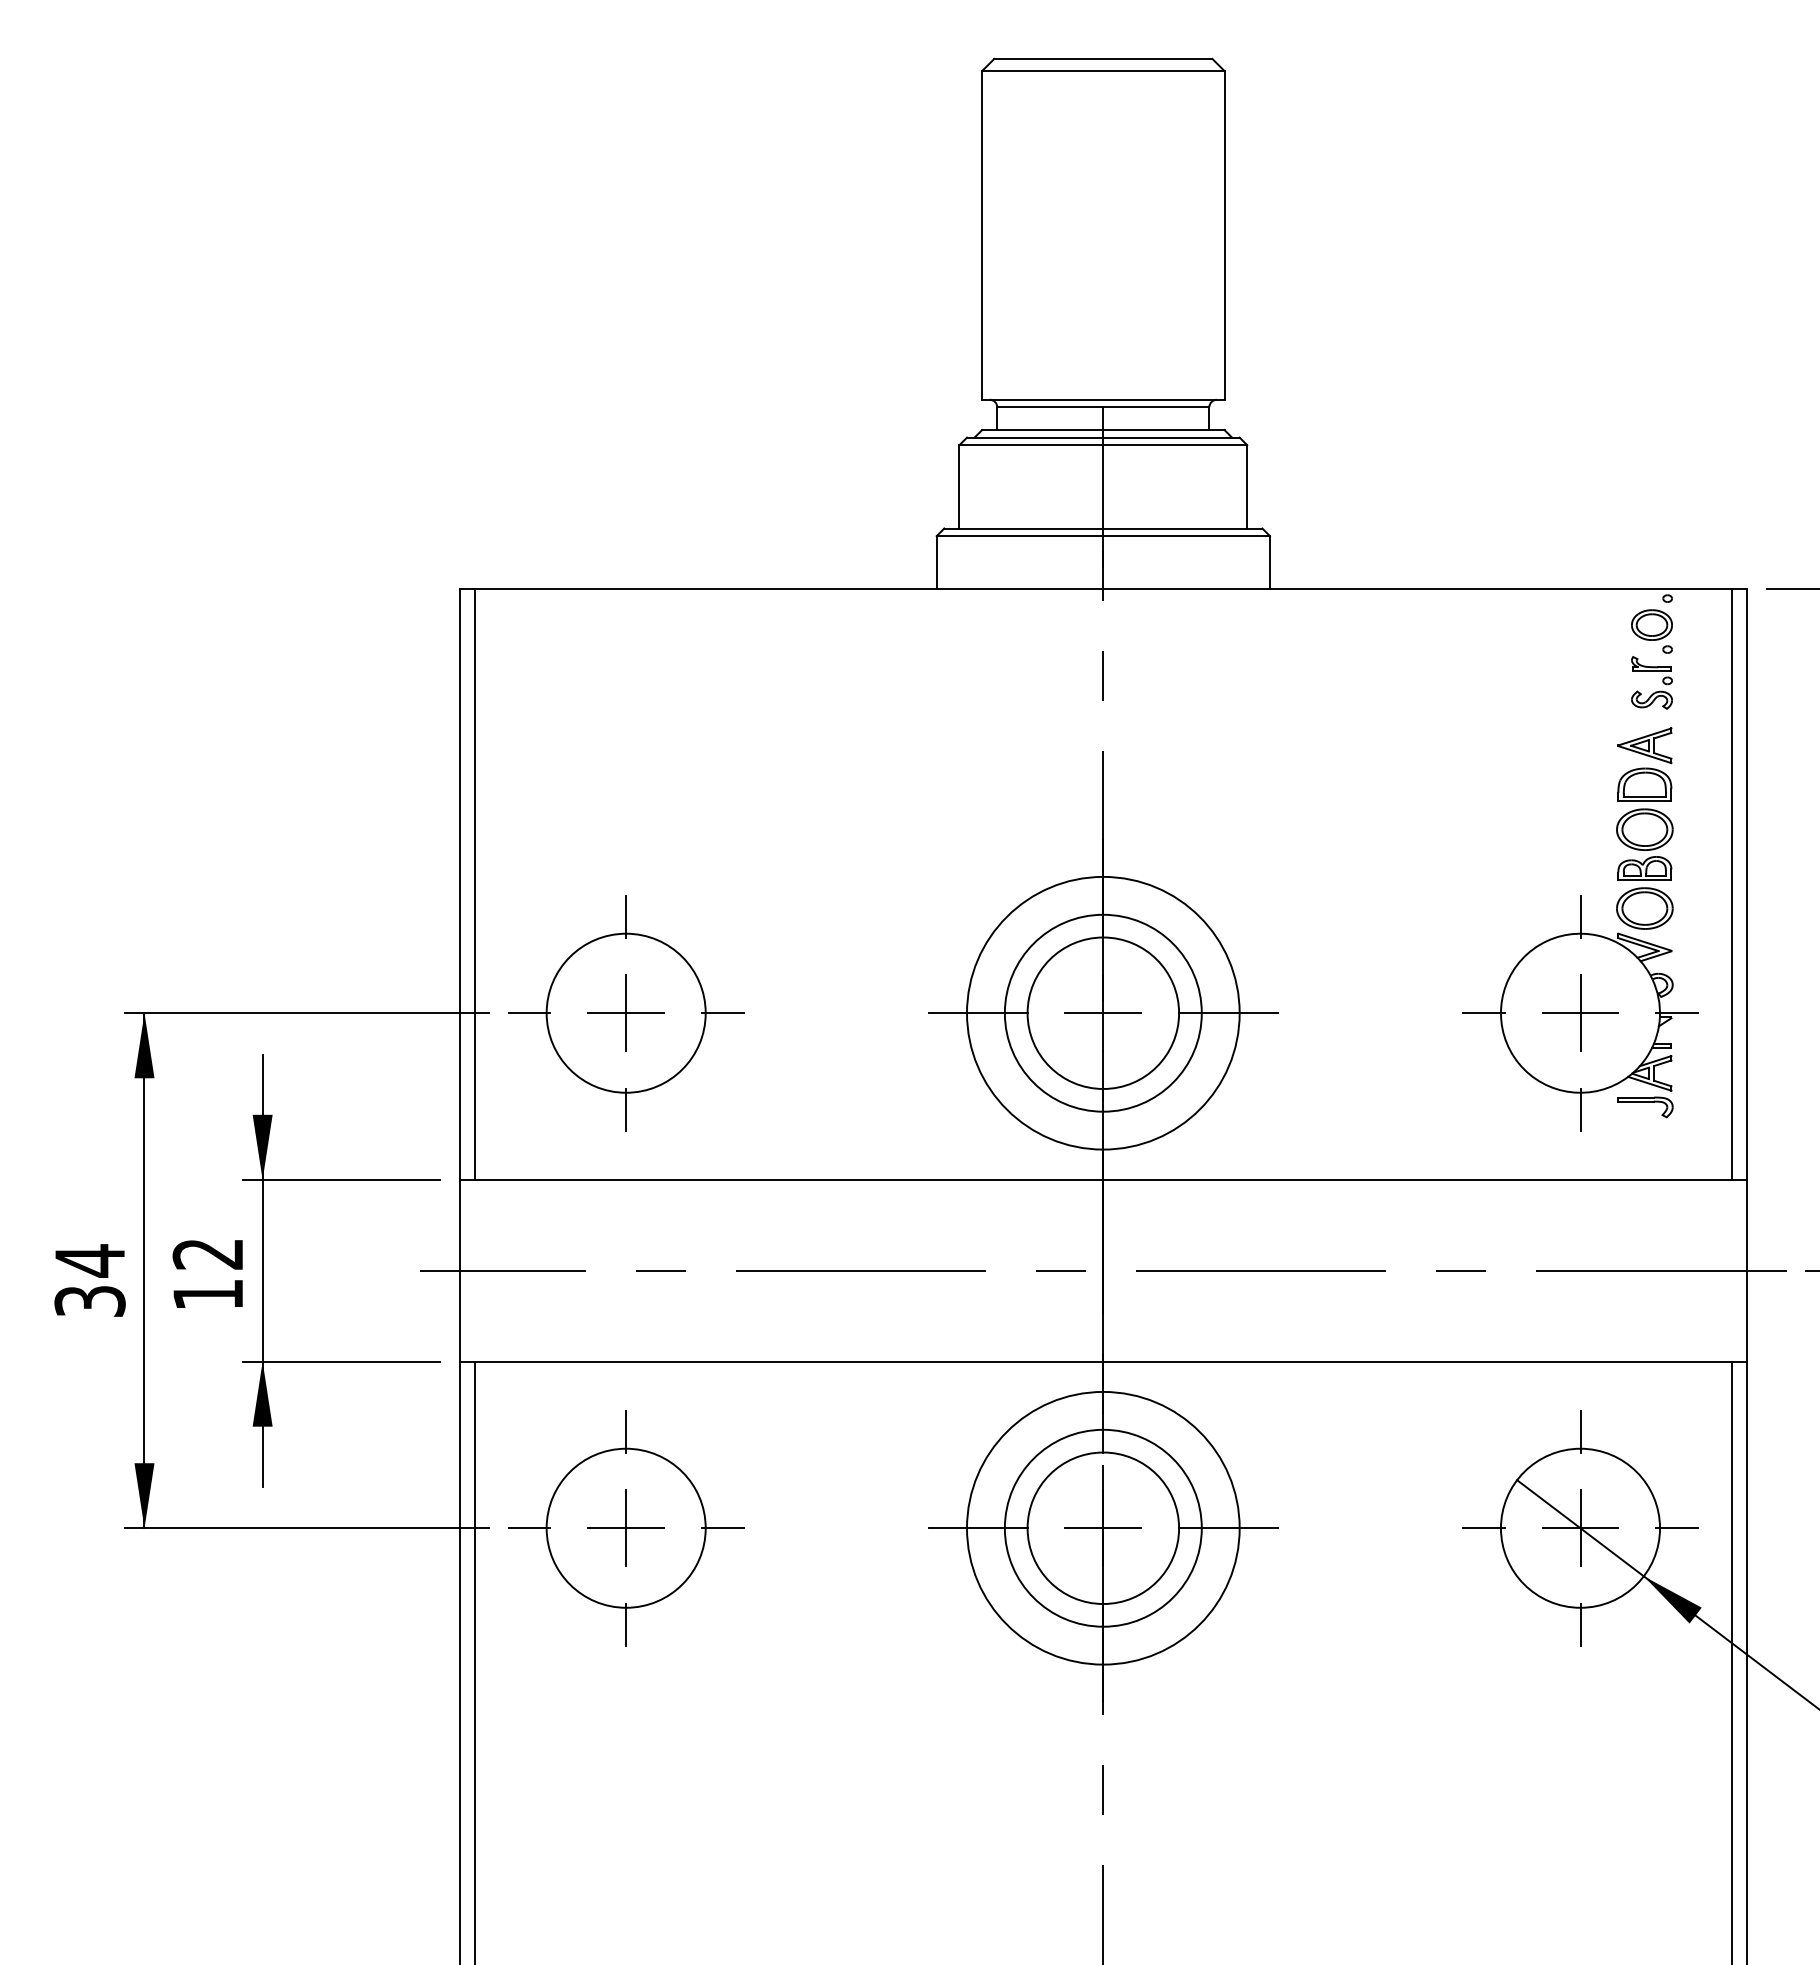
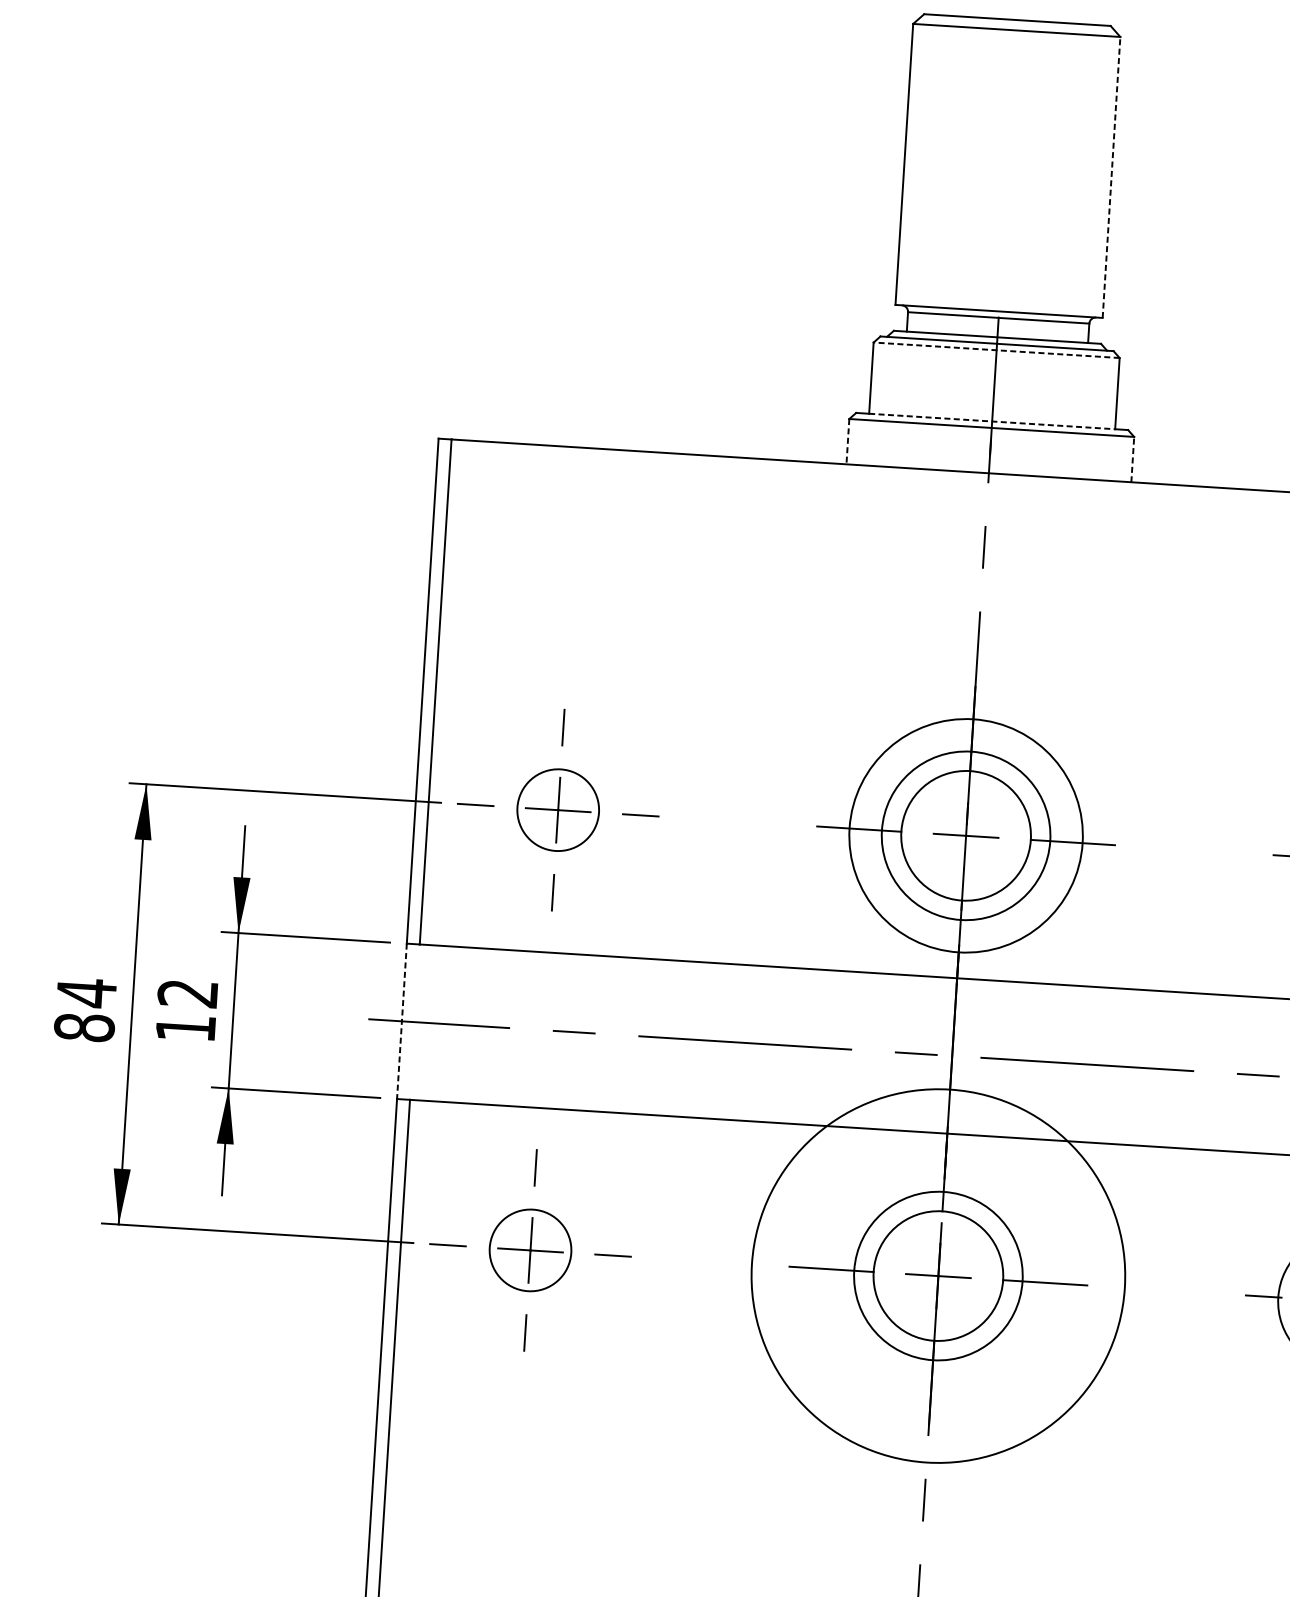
line: (1224, 234) -> (1111, 176), solid -> dashed
line: (1103, 445) -> (996, 350), solid -> dashed
line: (1103, 528) -> (992, 421), solid -> dashed
line: (936, 562) -> (847, 441), solid -> dashed
line: (1269, 562) -> (1132, 459), solid -> dashed
circle: (625, 1012) -> (557, 809), size x0.6
line: (459, 1270) -> (401, 1021), solid -> dashed
text: (89, 1301) -> (83, 1027), 34 -> 84
circle: (625, 1527) -> (529, 1249), size x0.6
circle: (1103, 1527) -> (938, 1275), size x1.6

